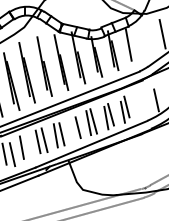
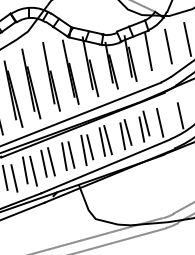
line: (145, 39) -> (167, 45), added
line: (138, 106) -> (159, 122), added
line: (72, 130) -> (83, 150), added
line: (29, 147) -> (34, 170), added

